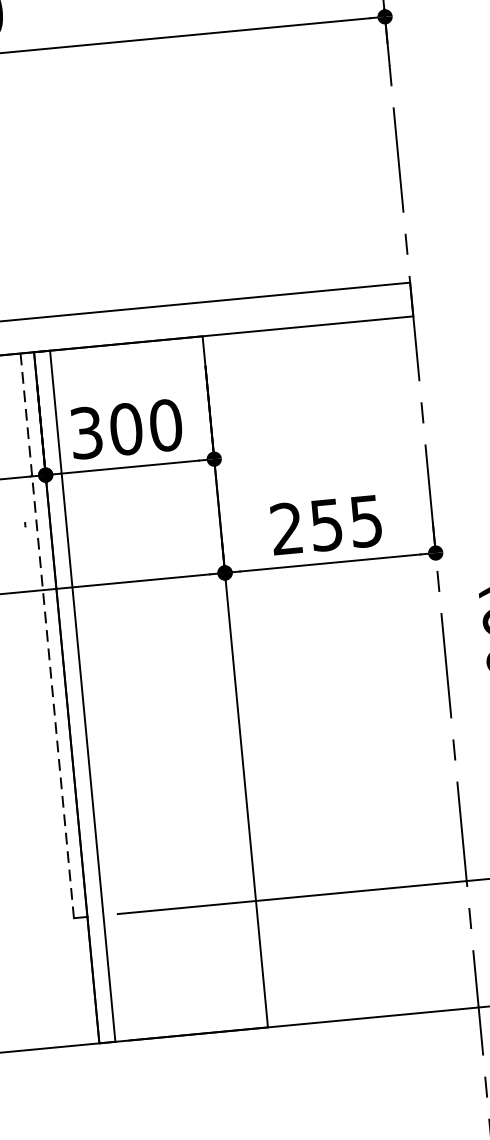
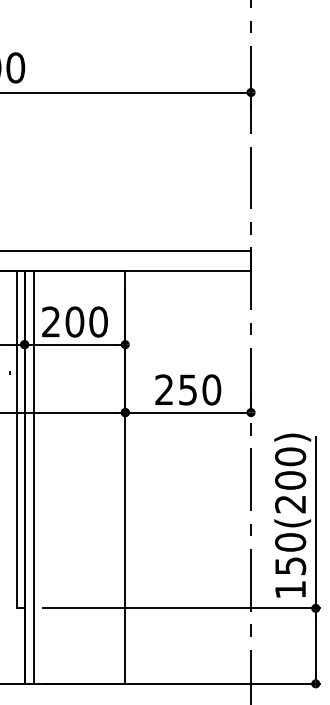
text: (86, 432) -> (51, 321), 300 -> 200
text: (365, 520) -> (211, 389), 255 -> 250
line: (47, 635) -> (16, 439), dashed -> solid

